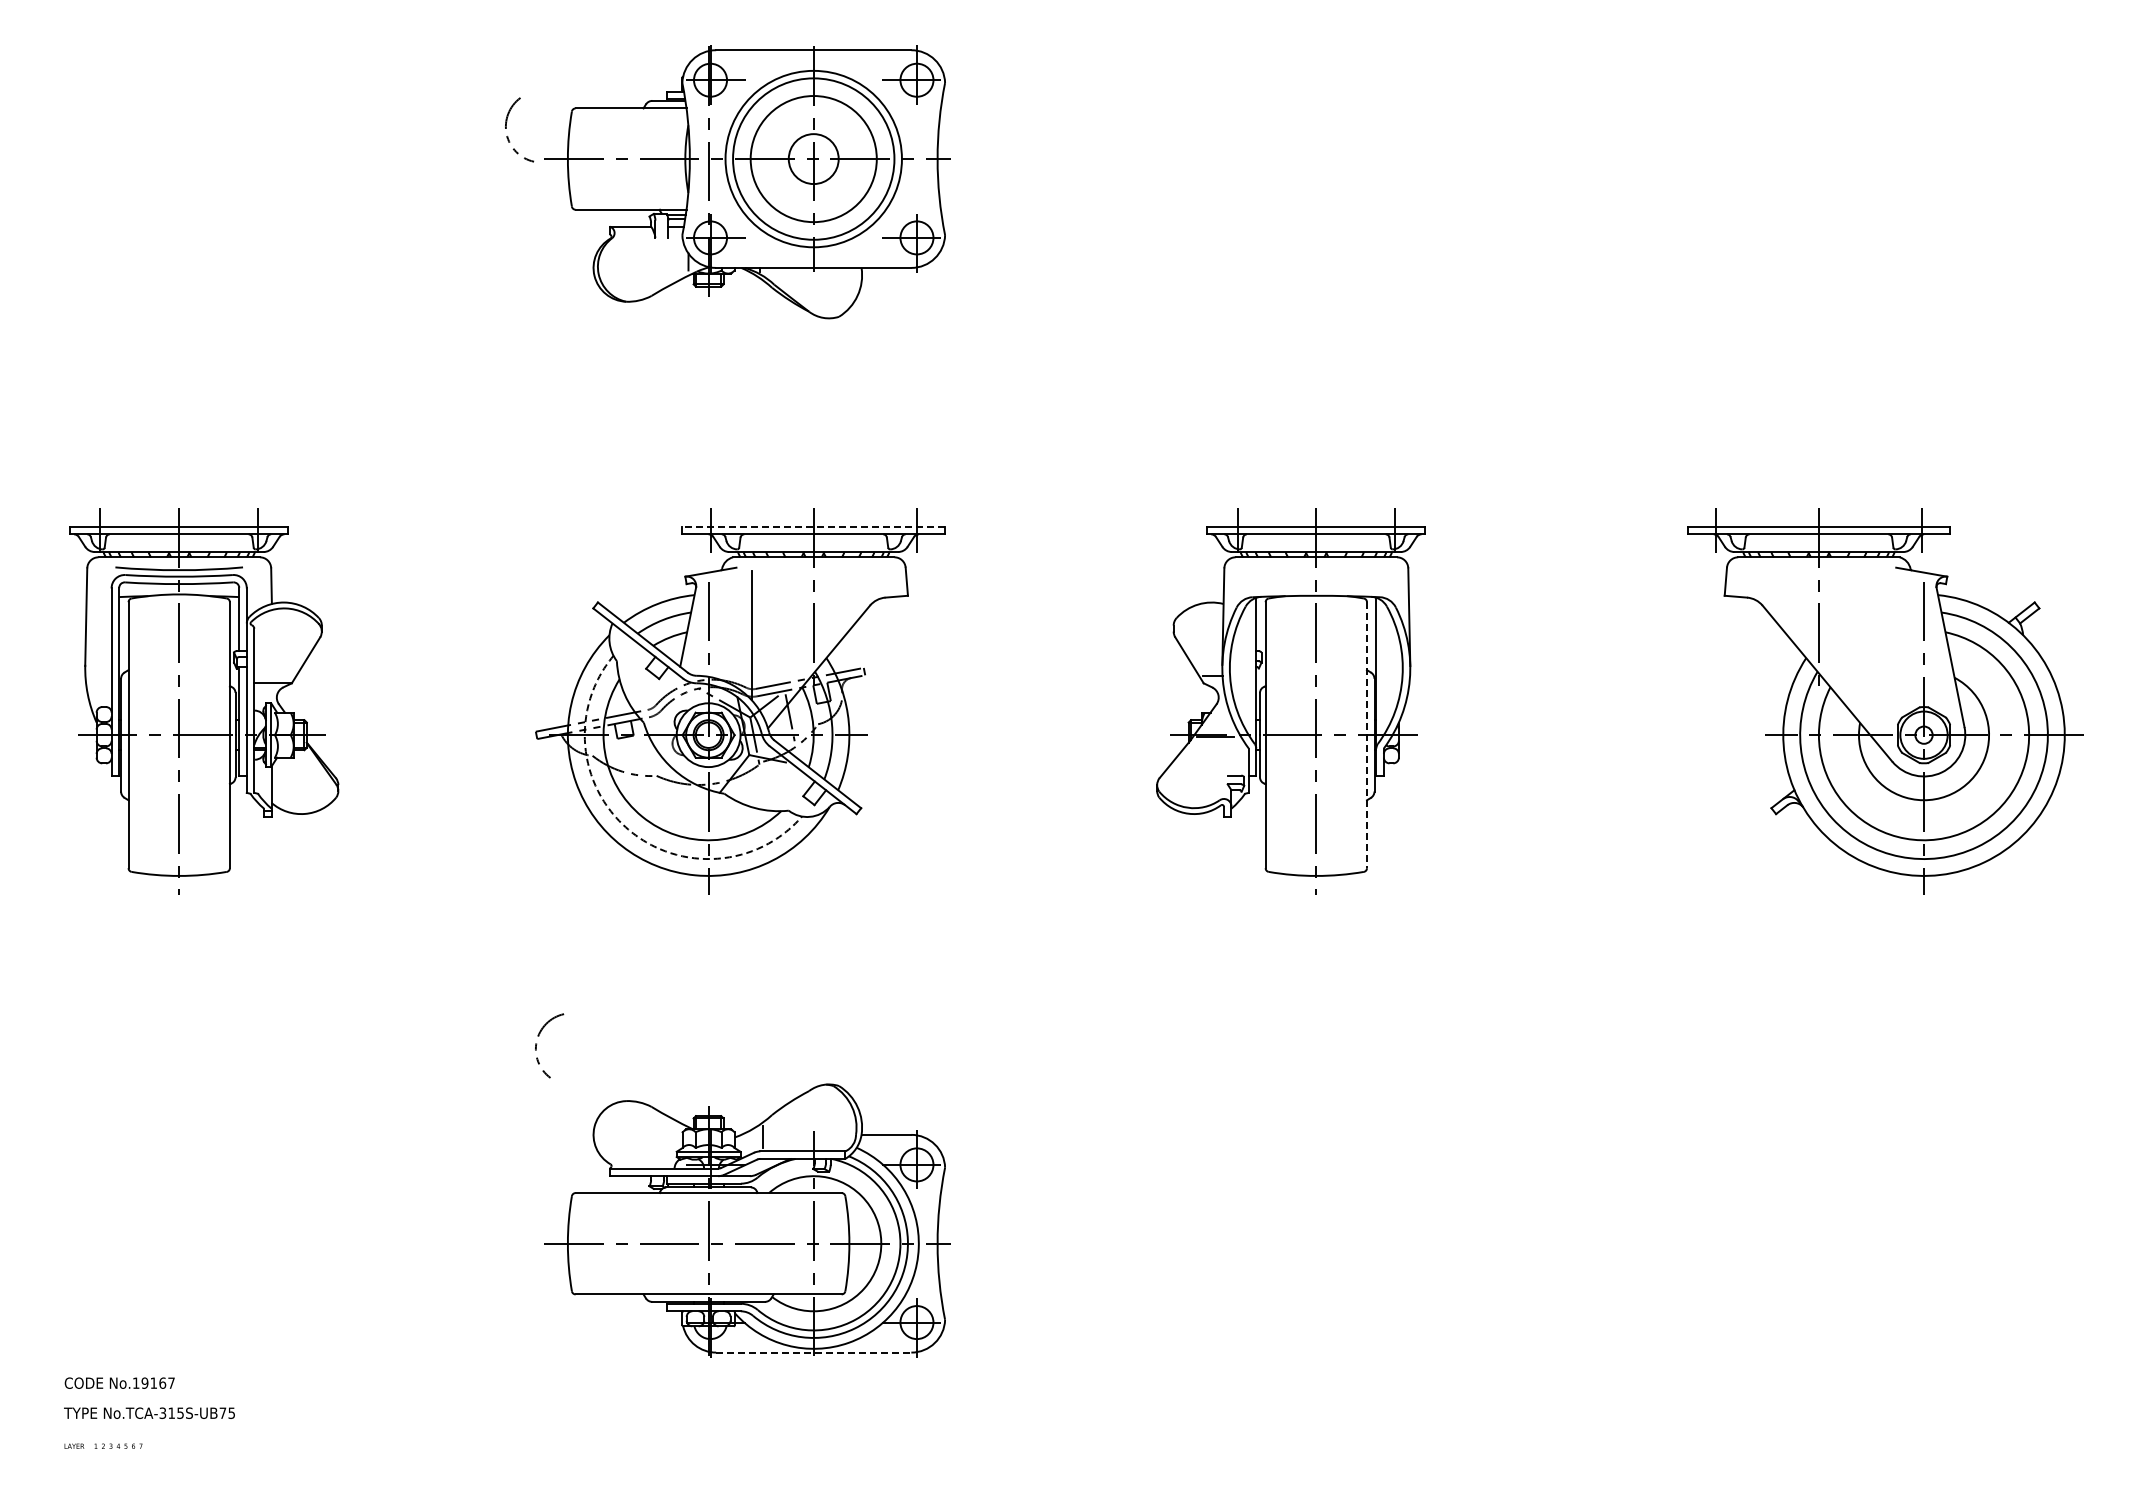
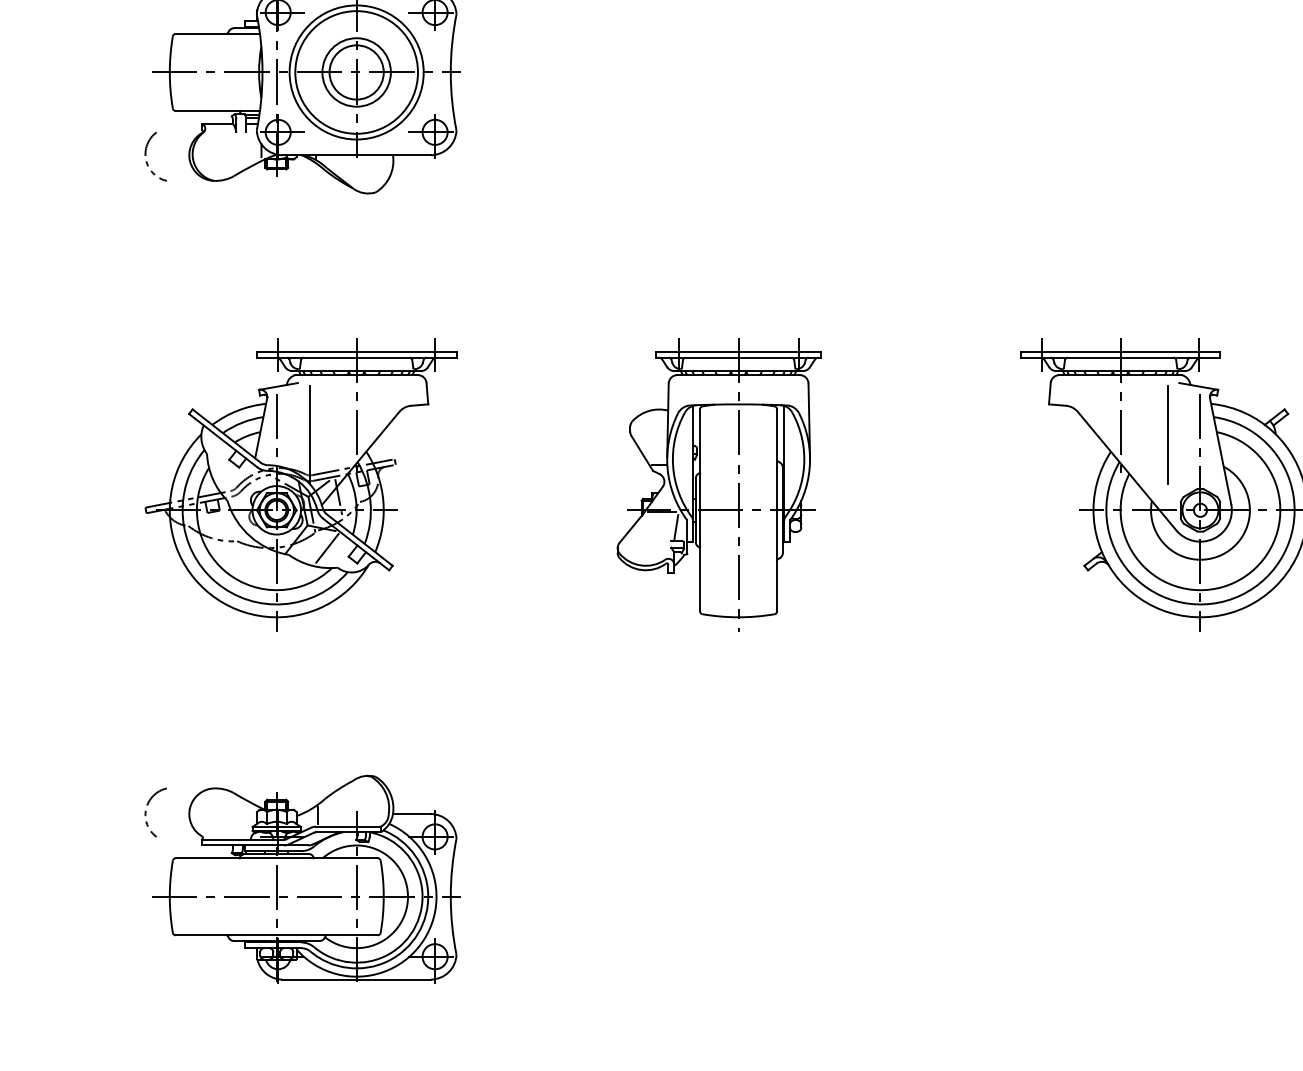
arc: (506, 128) -> (145, 155), moved
circle: (813, 158) -> (356, 72), size x1.43
circle: (813, 159) -> (356, 72), size x0.71
line: (813, 526) -> (356, 351), dashed -> solid
line: (1880, 635) -> (1167, 434), added
line: (1366, 735) -> (776, 510), dashed -> solid
line: (1233, 758) -> (675, 528), added
line: (774, 785) -> (326, 548), added
arc: (628, 829) -> (215, 581), dashed -> solid
arc: (537, 1044) -> (146, 811), moved
line: (813, 1352) -> (356, 979), dashed -> solid

